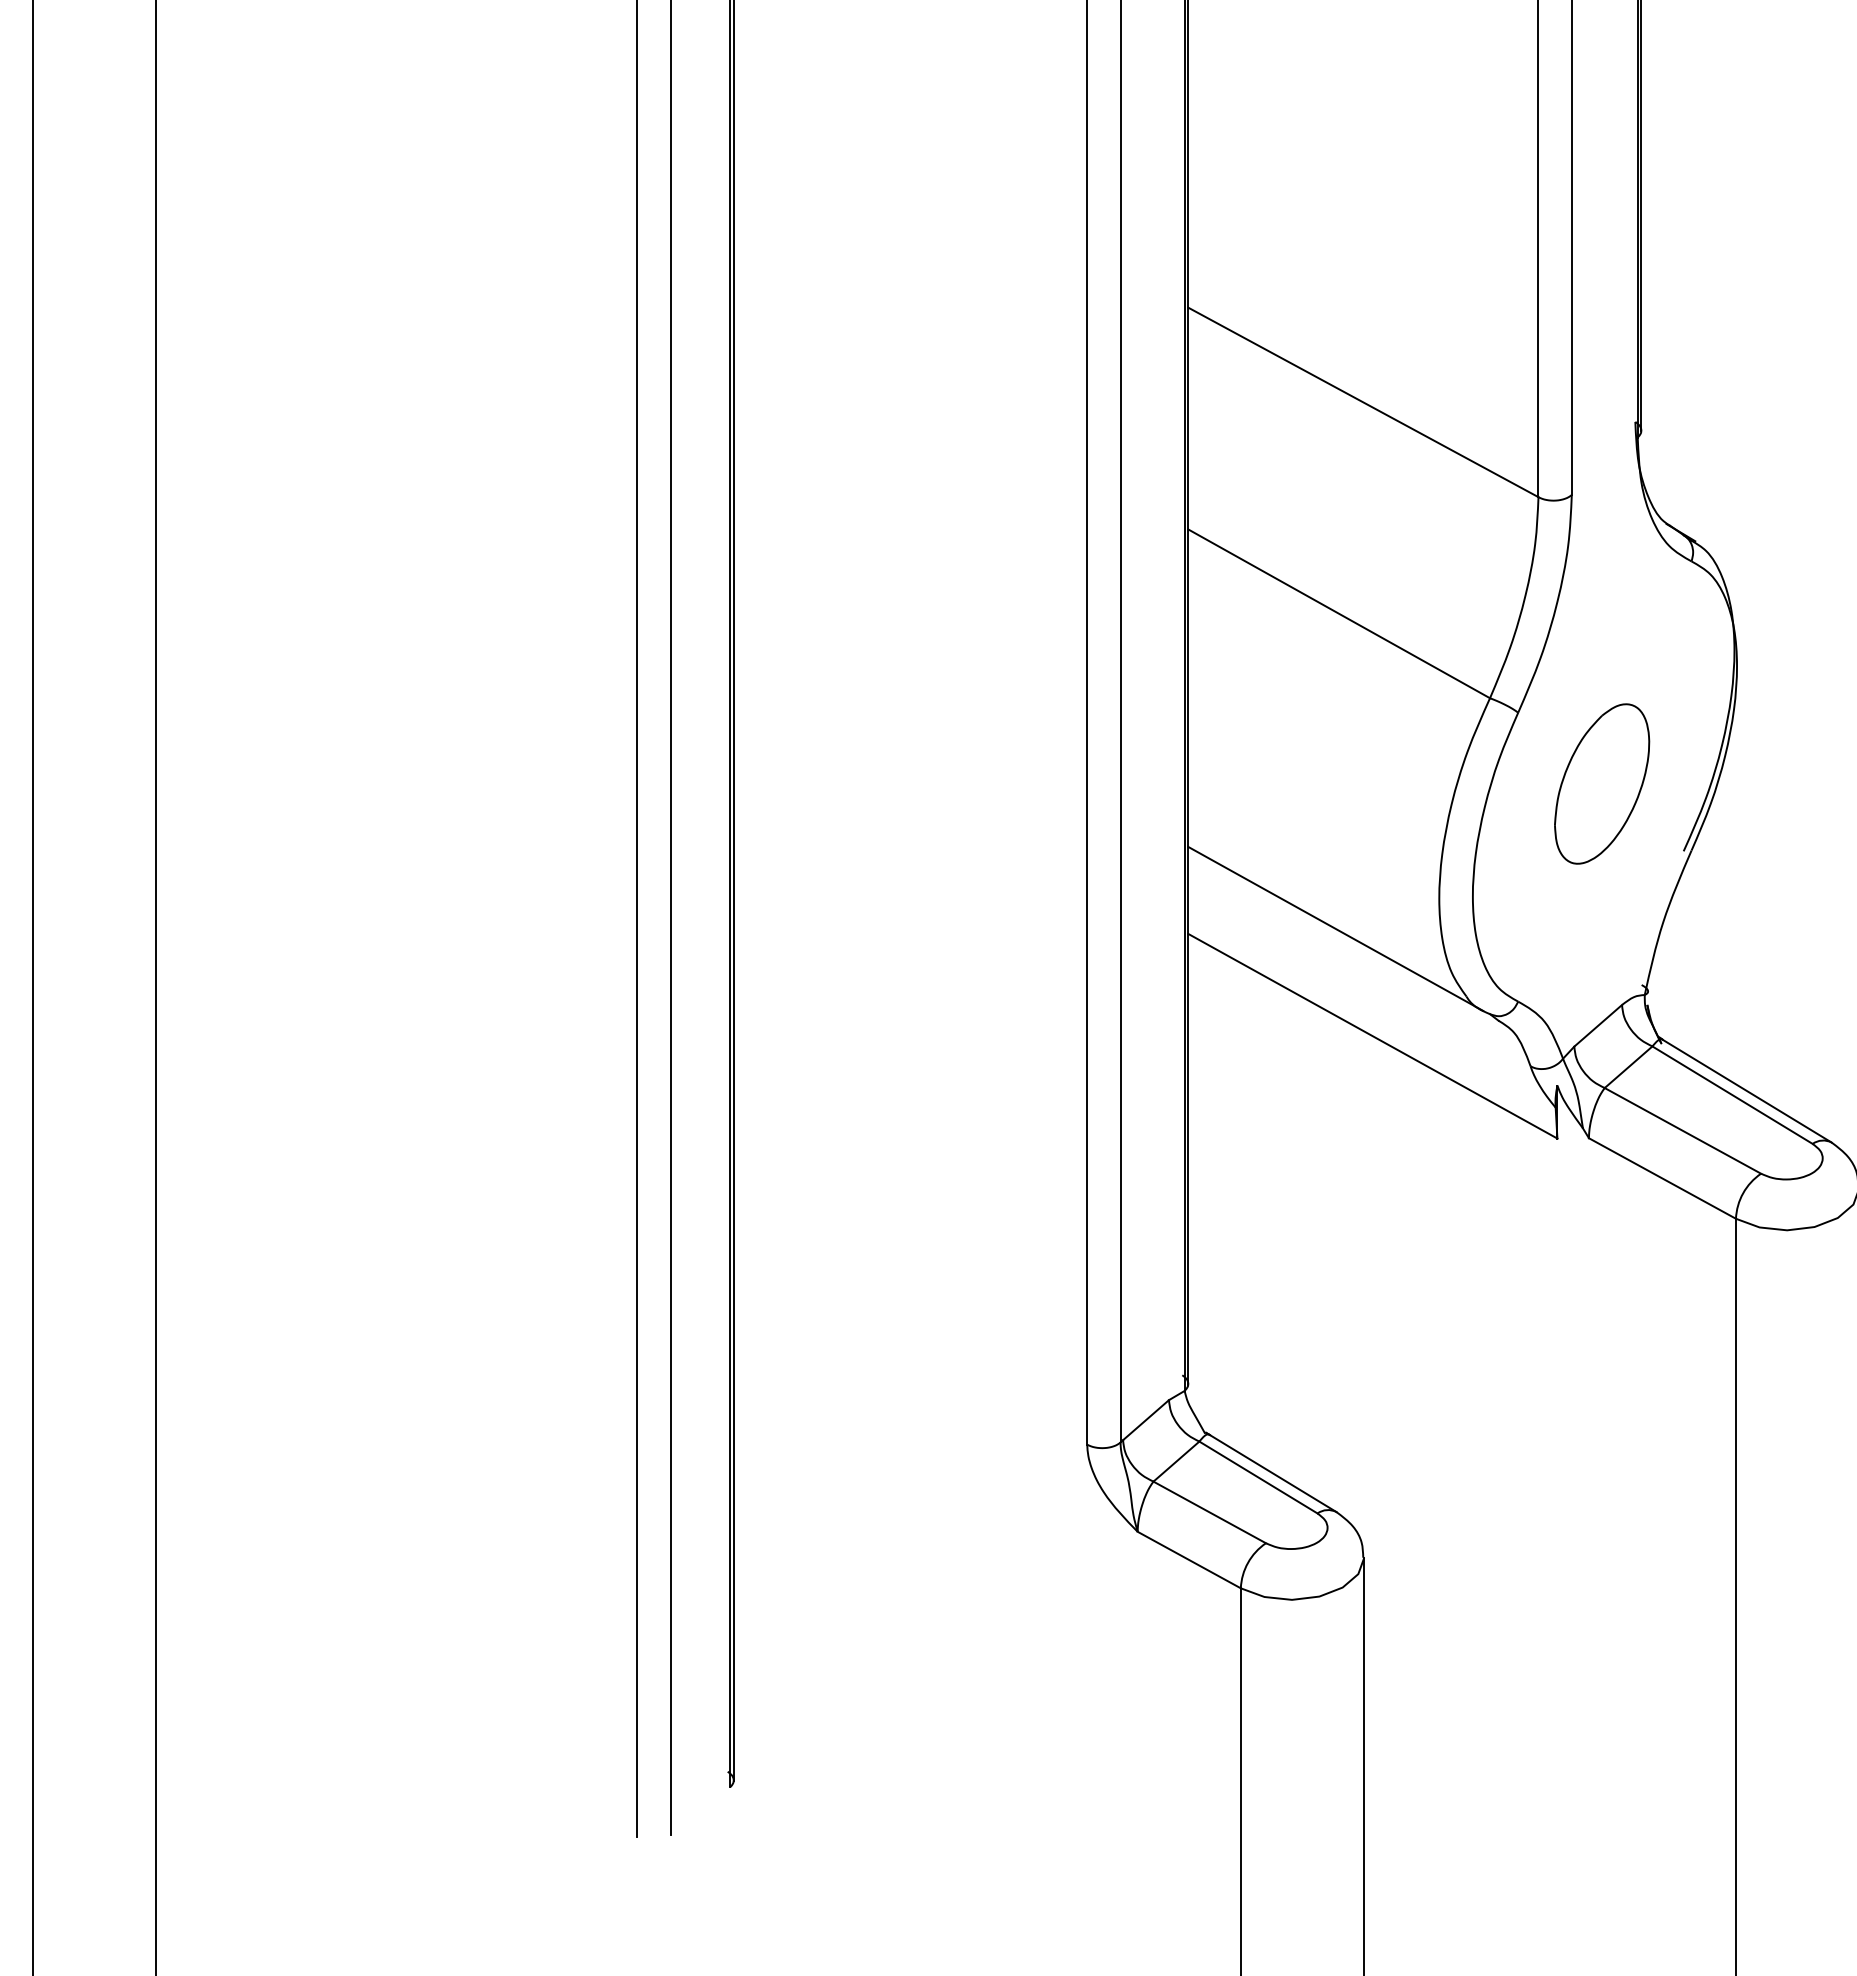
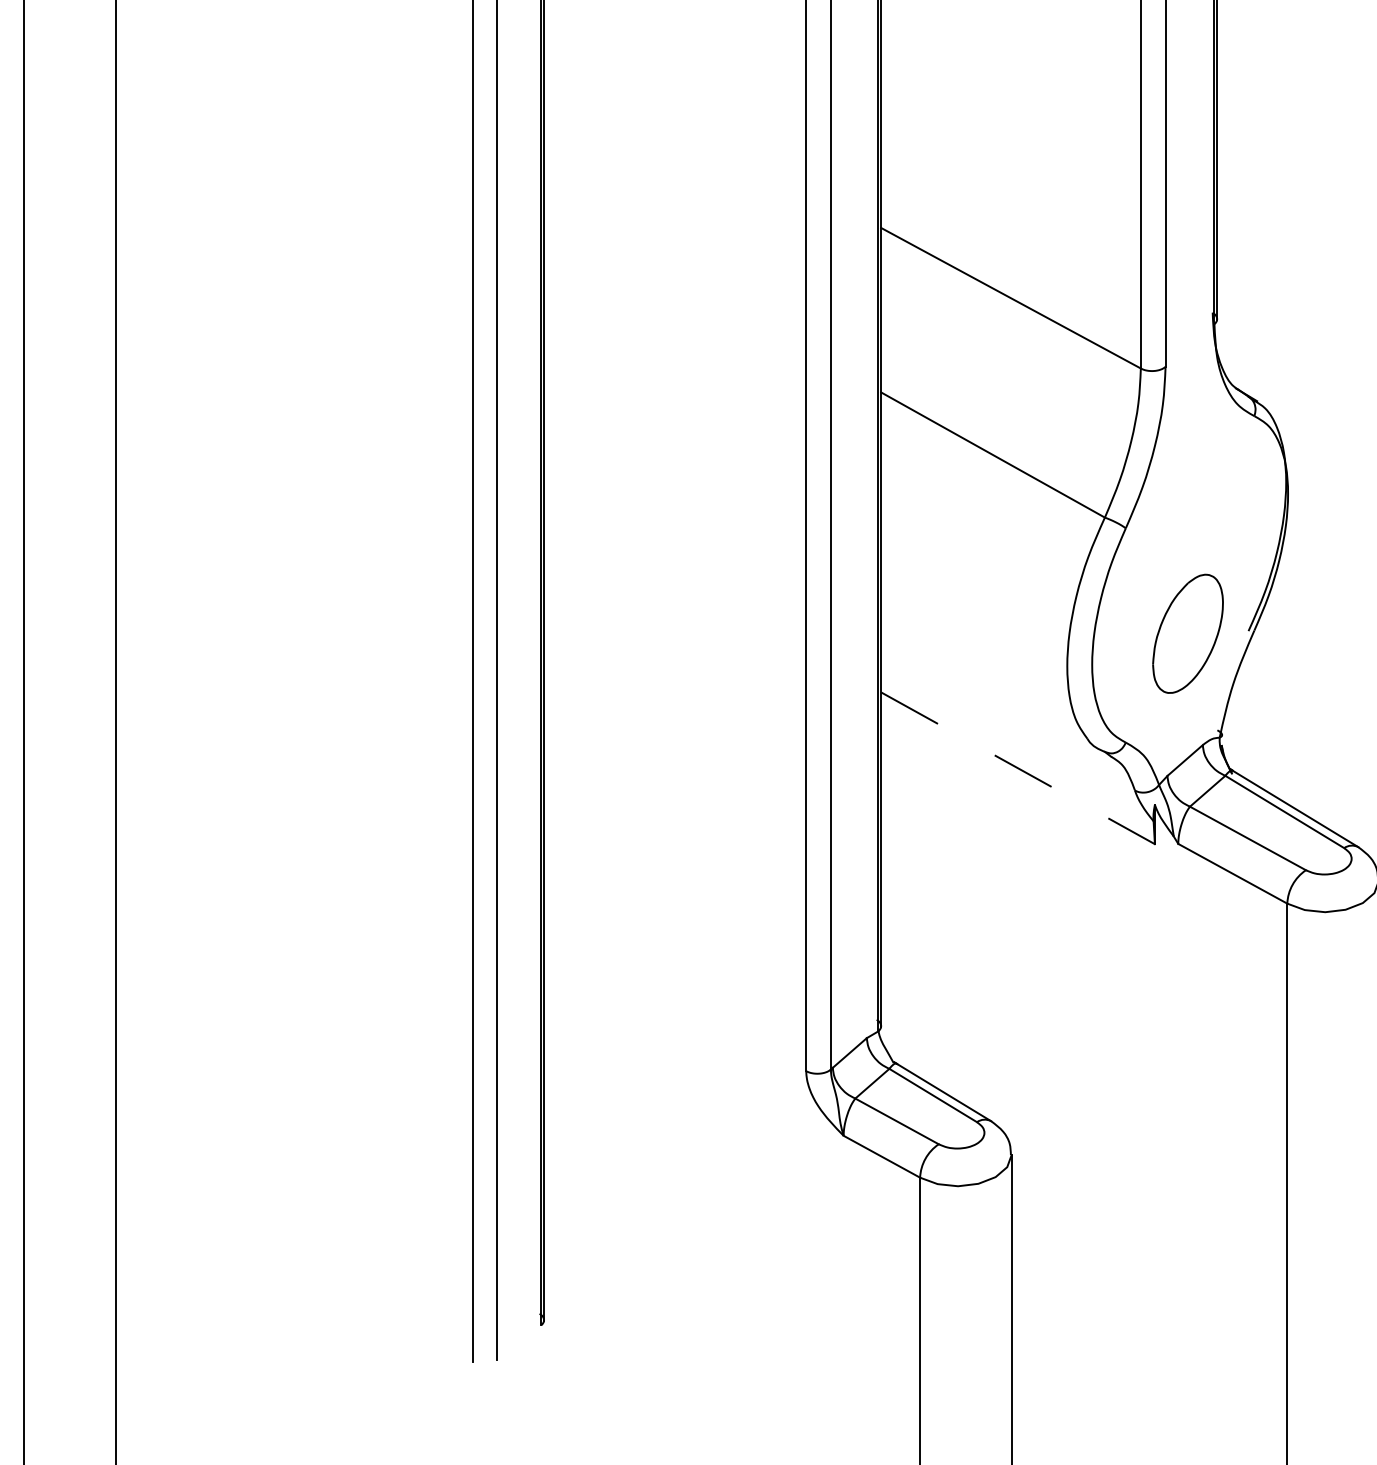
part: (1602, 783) -> (1188, 633), moved
line: (1335, 928) -> (990, 688), removed
line: (1373, 1036) -> (1018, 768), solid -> dashed

